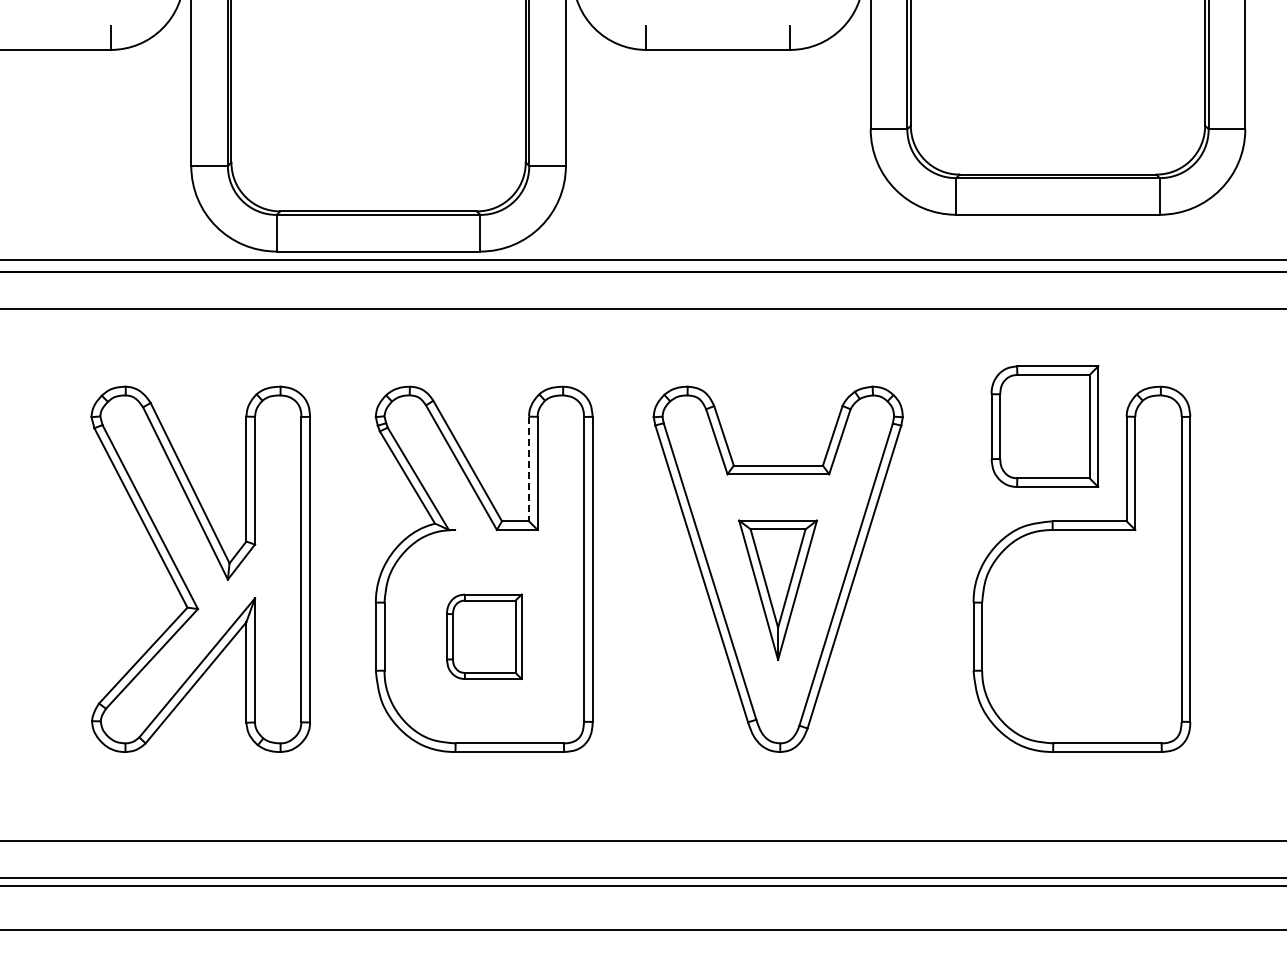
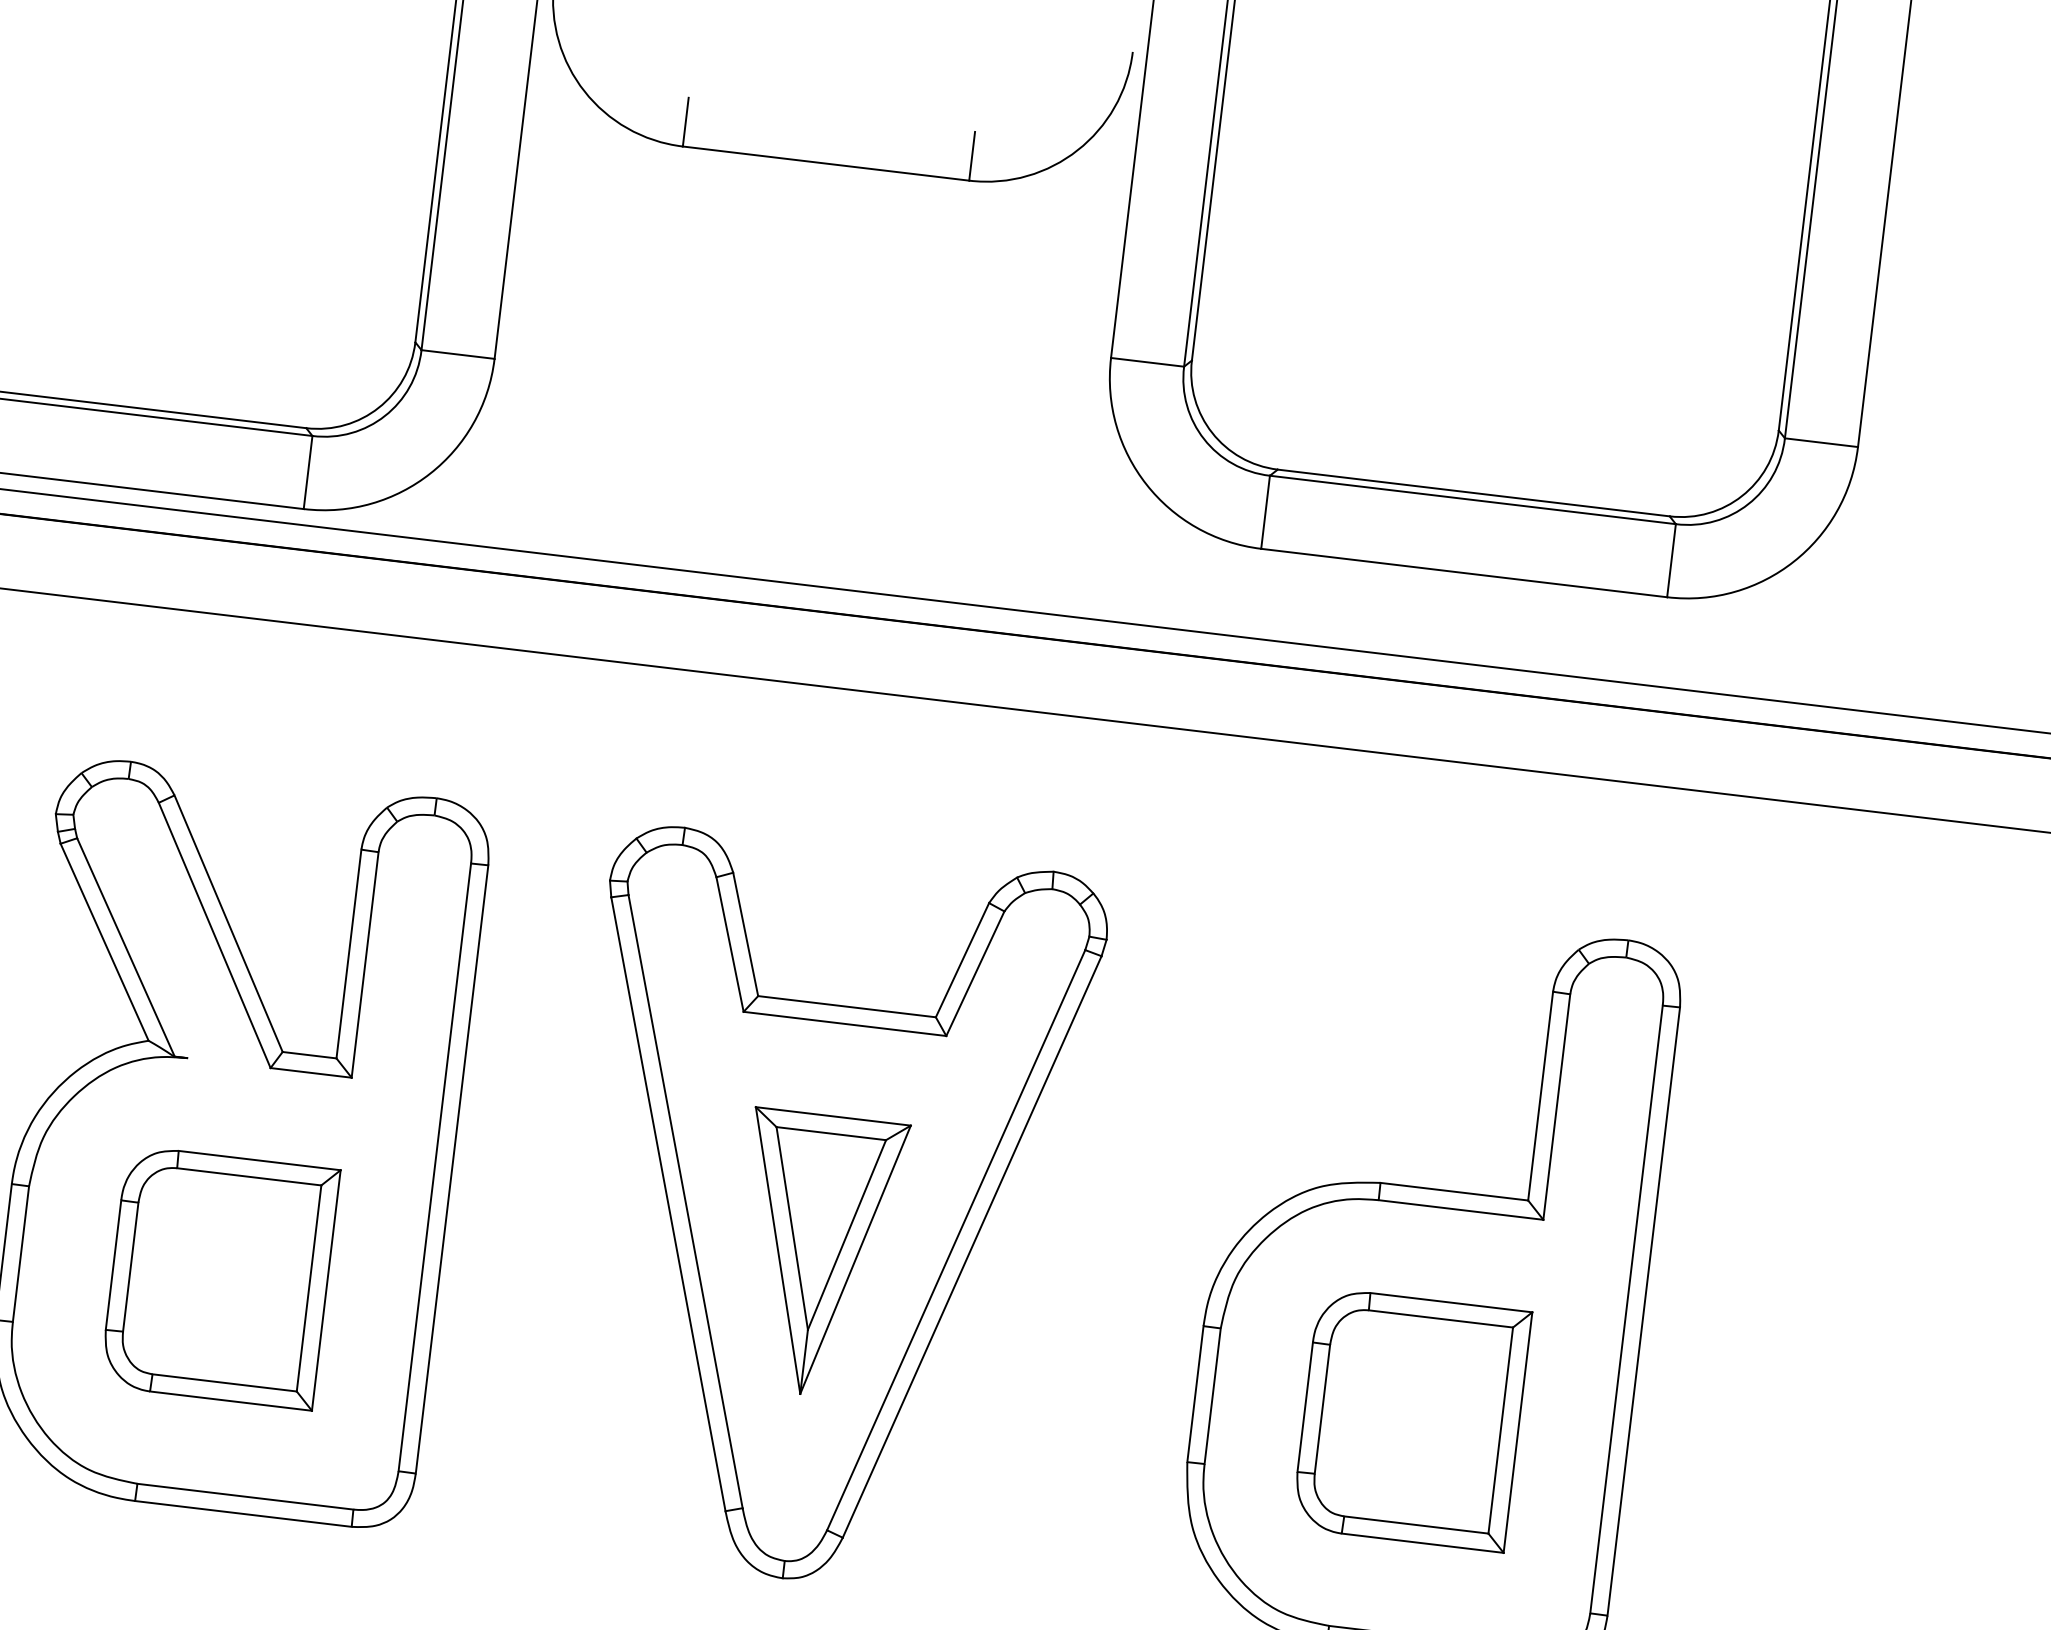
part: (1044, 426) -> (1410, 1419), moved
line: (528, 469) -> (347, 955), dashed -> solid
part: (484, 636) -> (220, 1277), size x1.43

